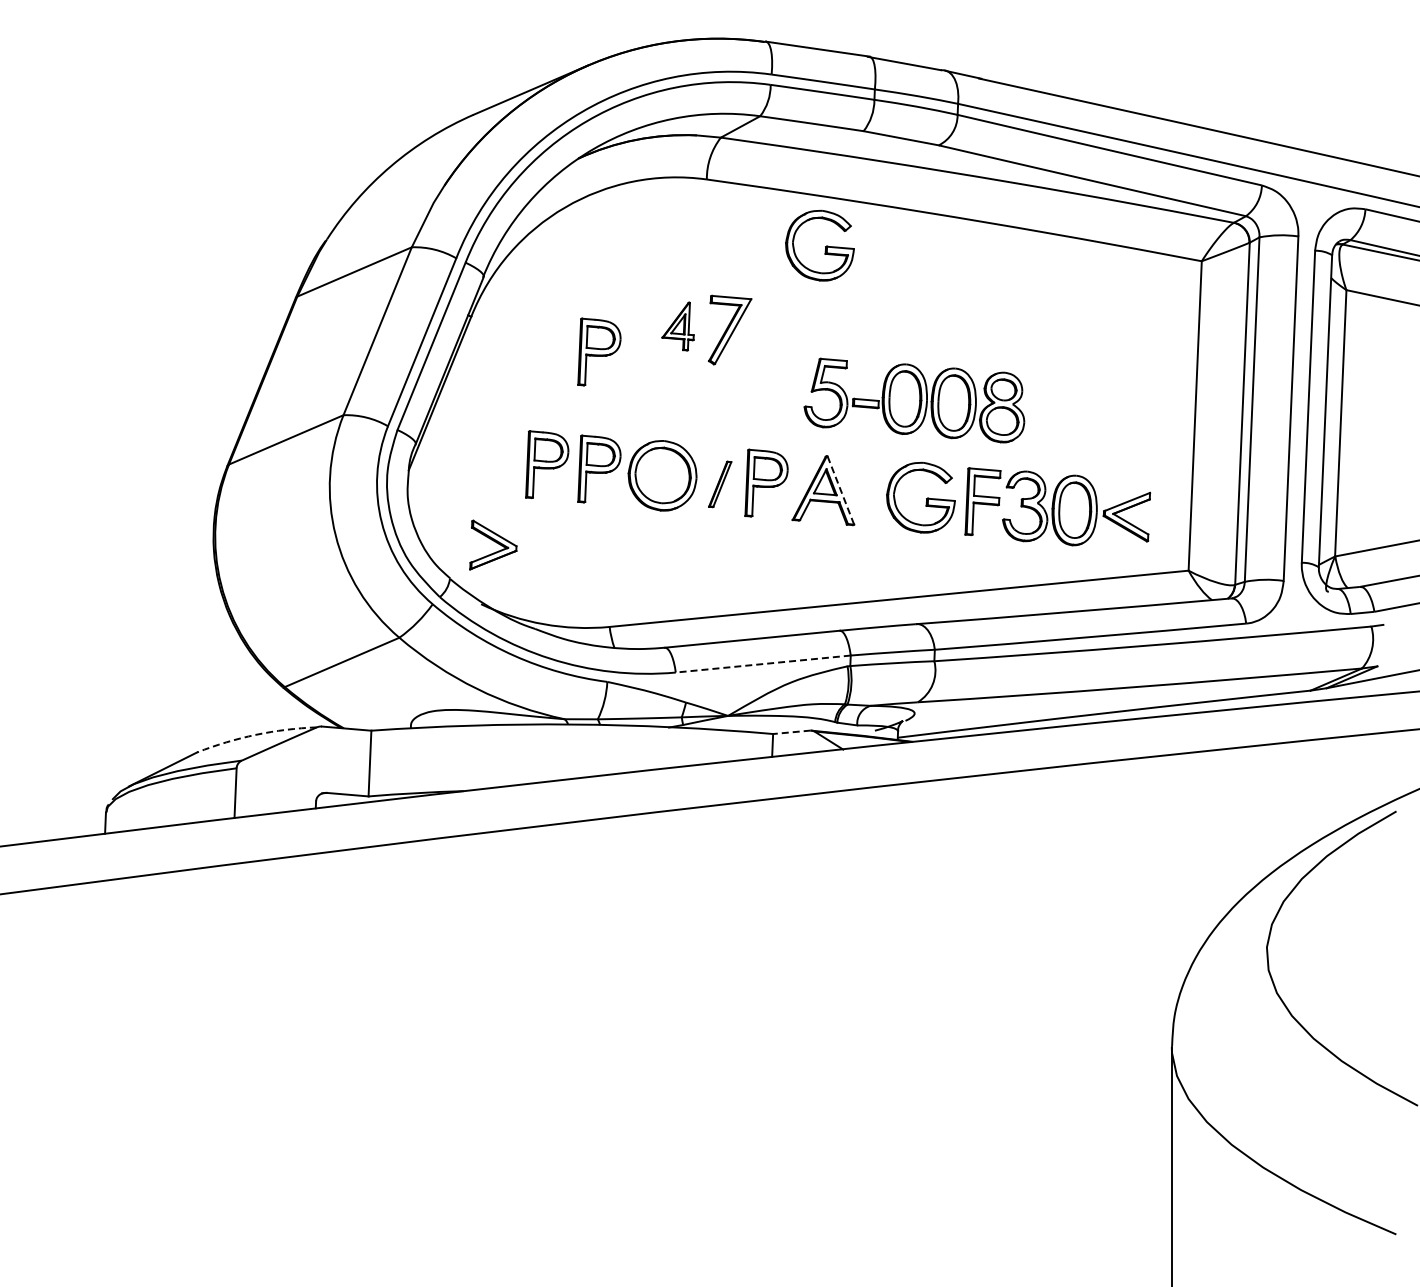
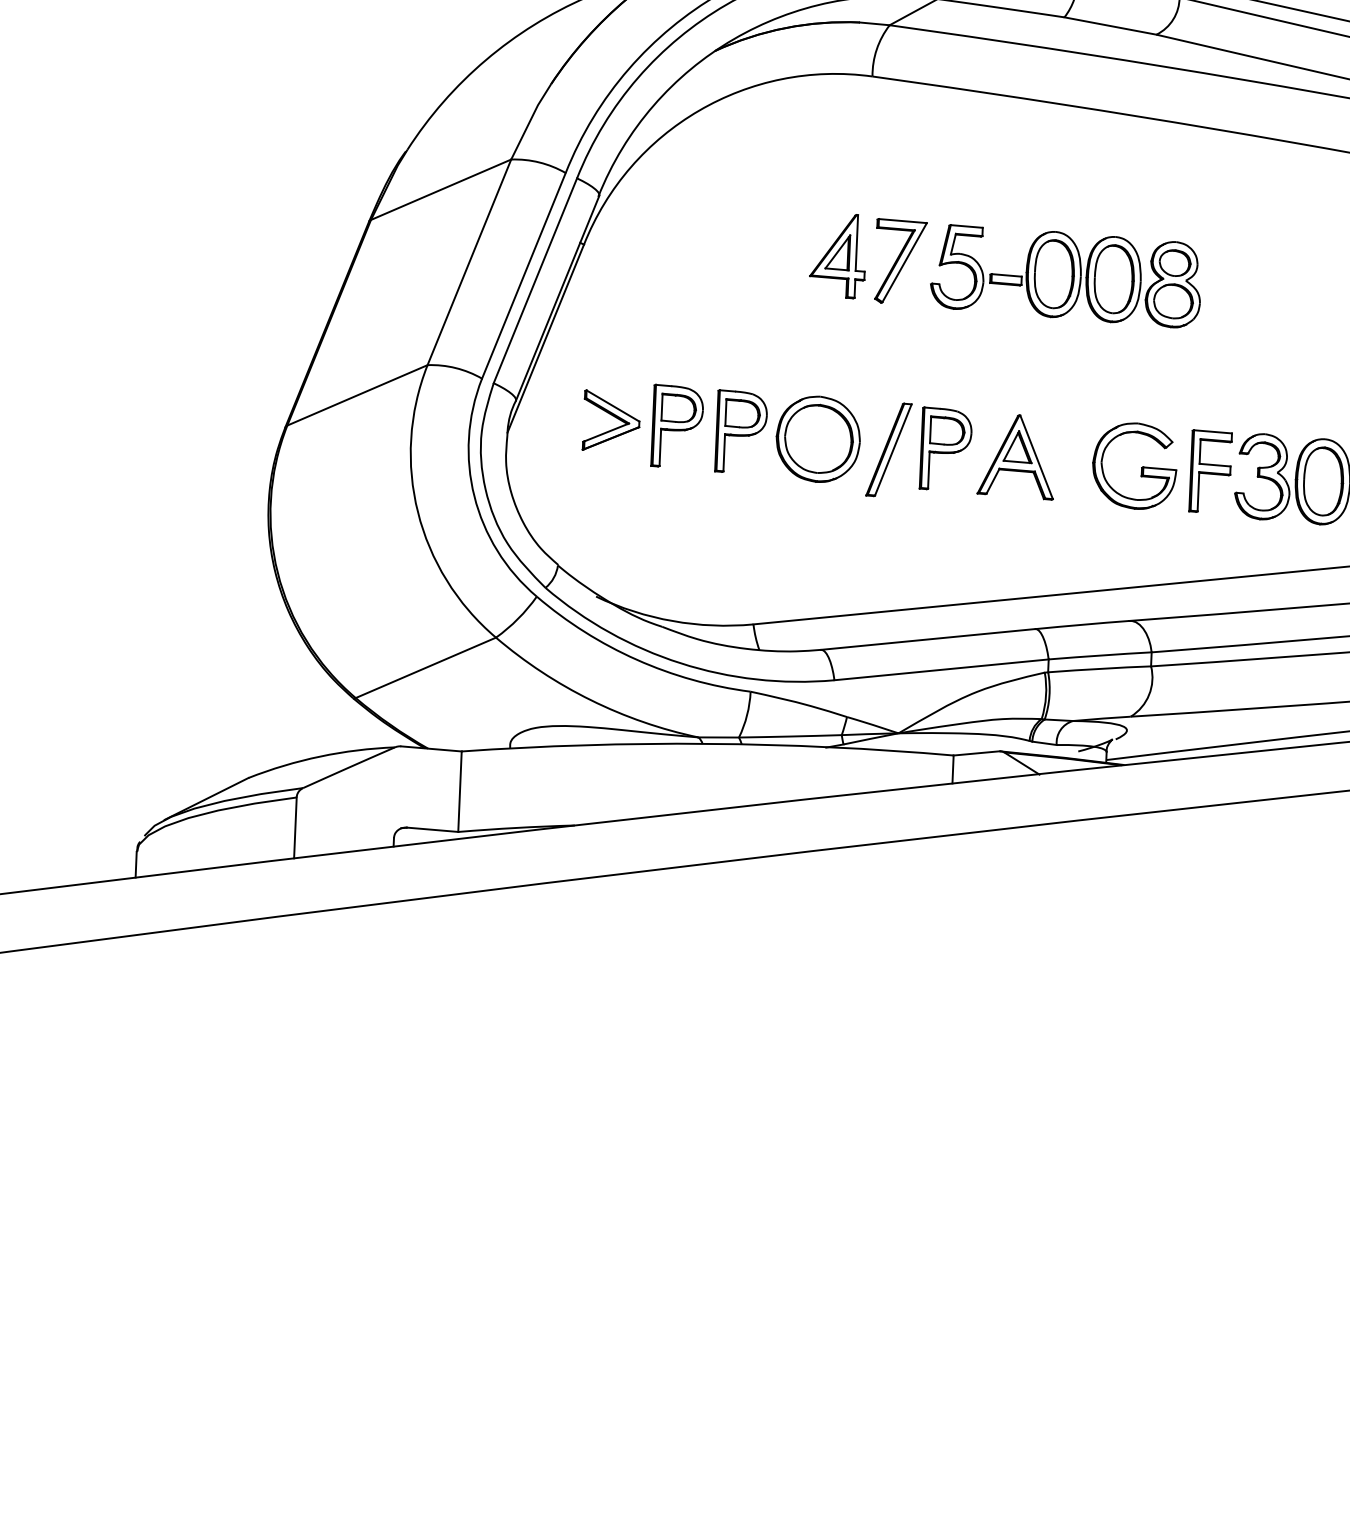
part: (825, 246) -> (1017, 158), removed
part: (677, 326) -> (836, 256), size x1.43
part: (599, 351) -> (741, 287), removed
part: (914, 400) -> (1065, 276), moved
part: (719, 484) -> (887, 449), size x1.67
line: (840, 490) -> (1036, 457), dashed -> solid
part: (493, 544) -> (611, 419), moved
line: (763, 664) -> (941, 670), dashed -> solid
line: (791, 732) -> (976, 753), dashed -> solid
arc: (255, 734) -> (319, 756), dashed -> solid

